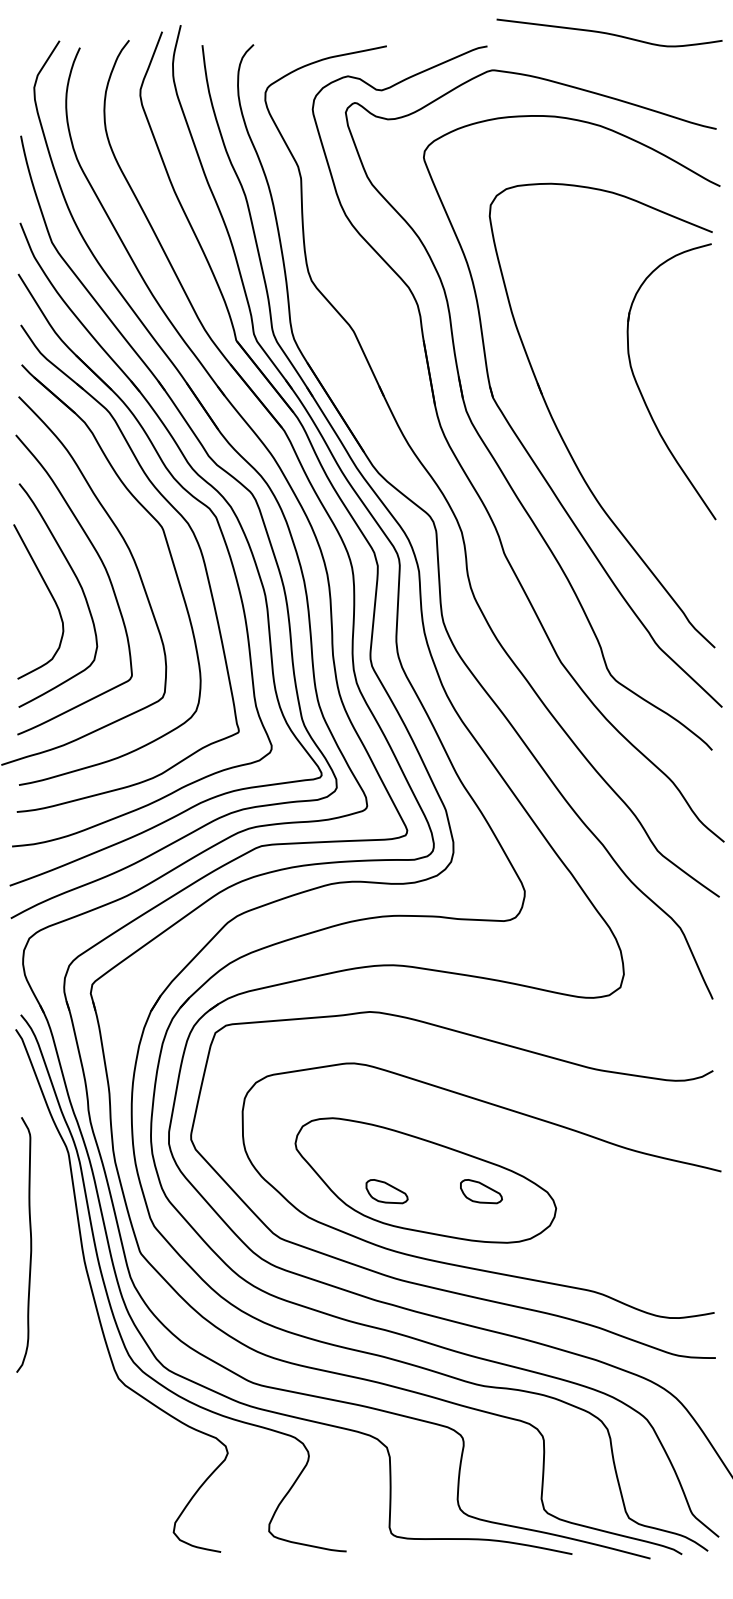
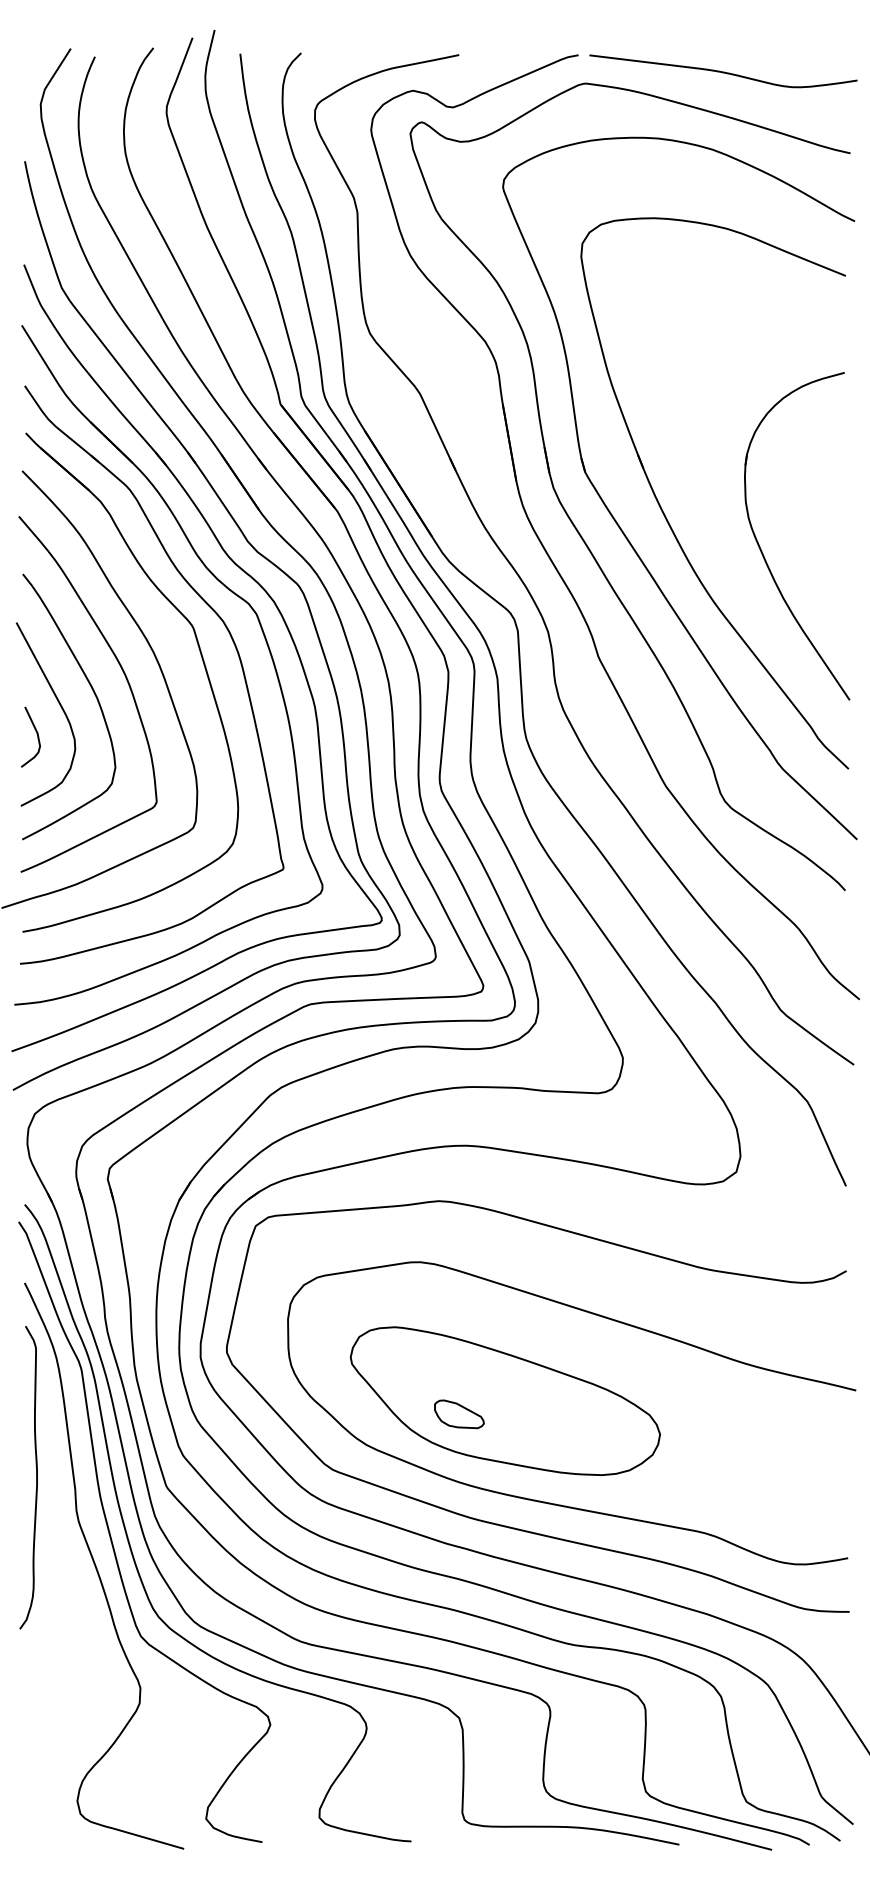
curve: (609, 33) -> (723, 71), moved
part: (641, 392) -> (761, 548), moved
curve: (30, 618) -> (36, 734), added
part: (481, 1191) -> (571, 1414), removed
curve: (82, 1321) -> (97, 1568), added

